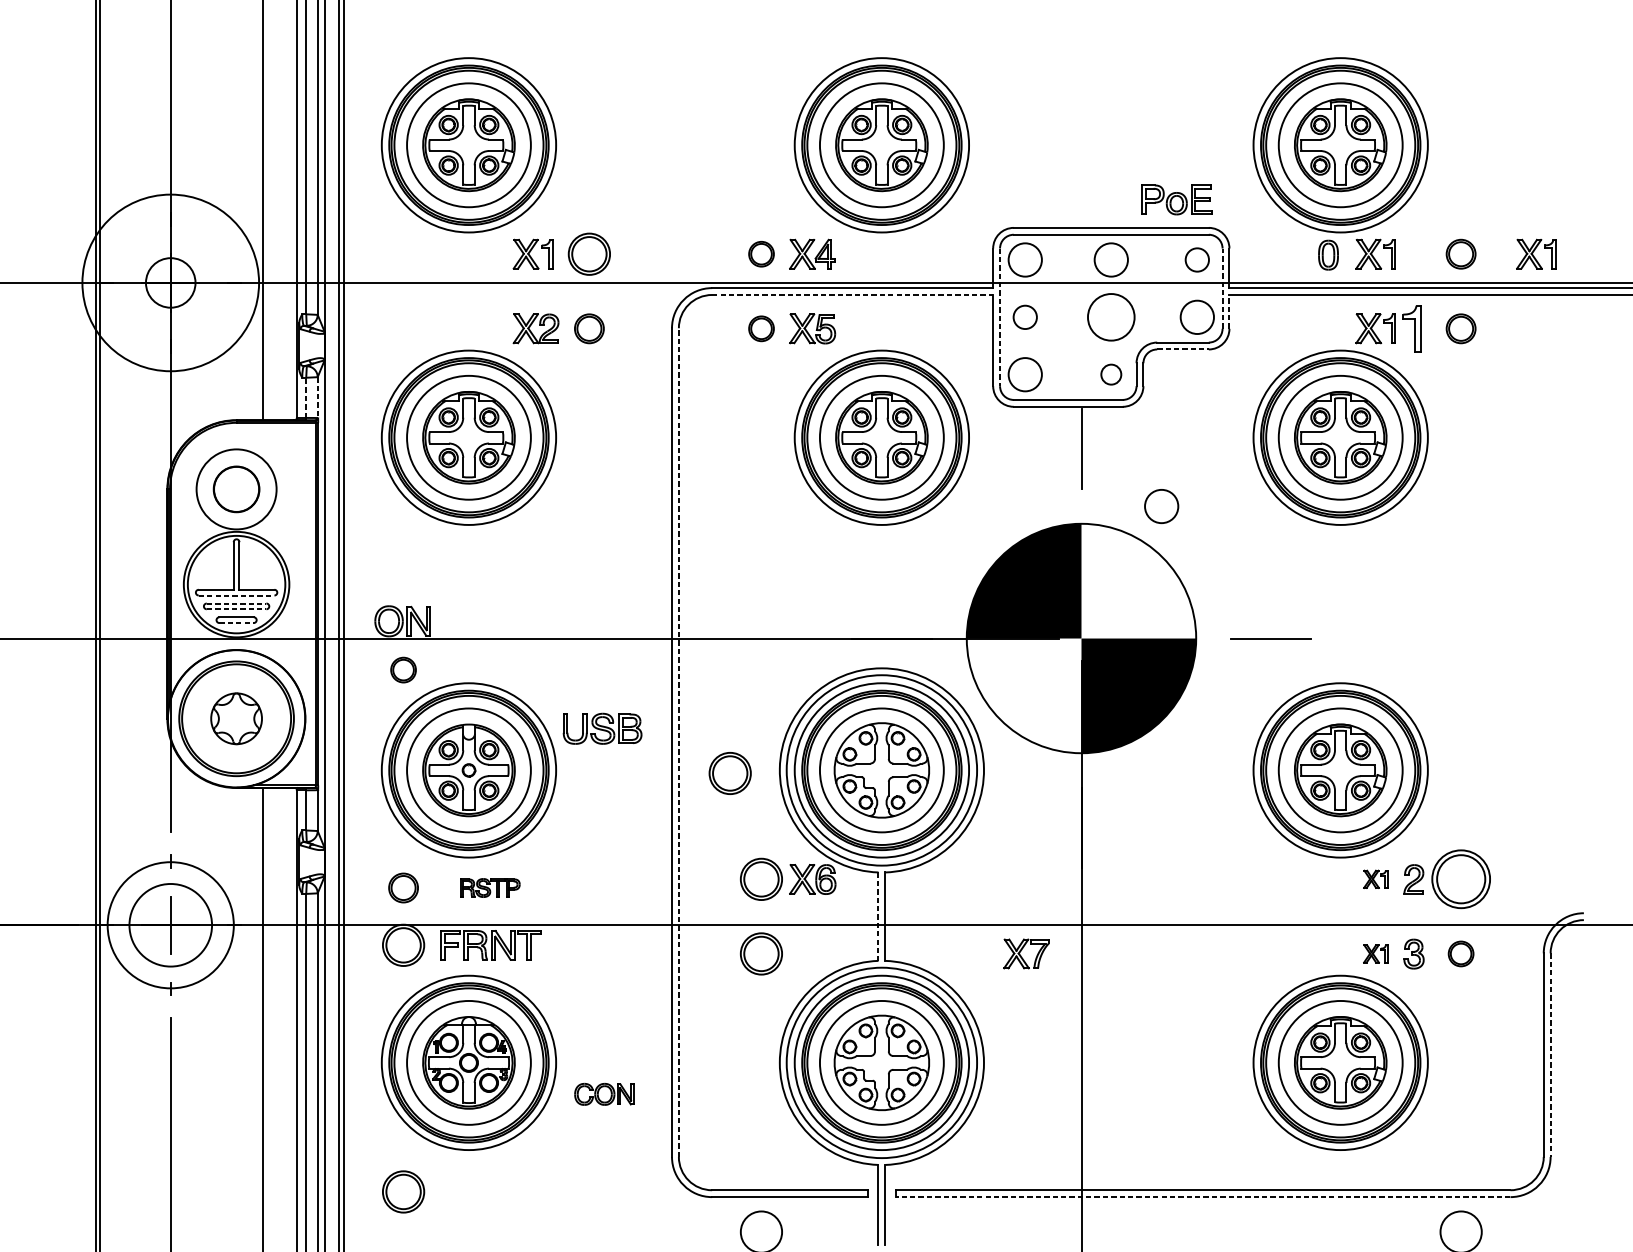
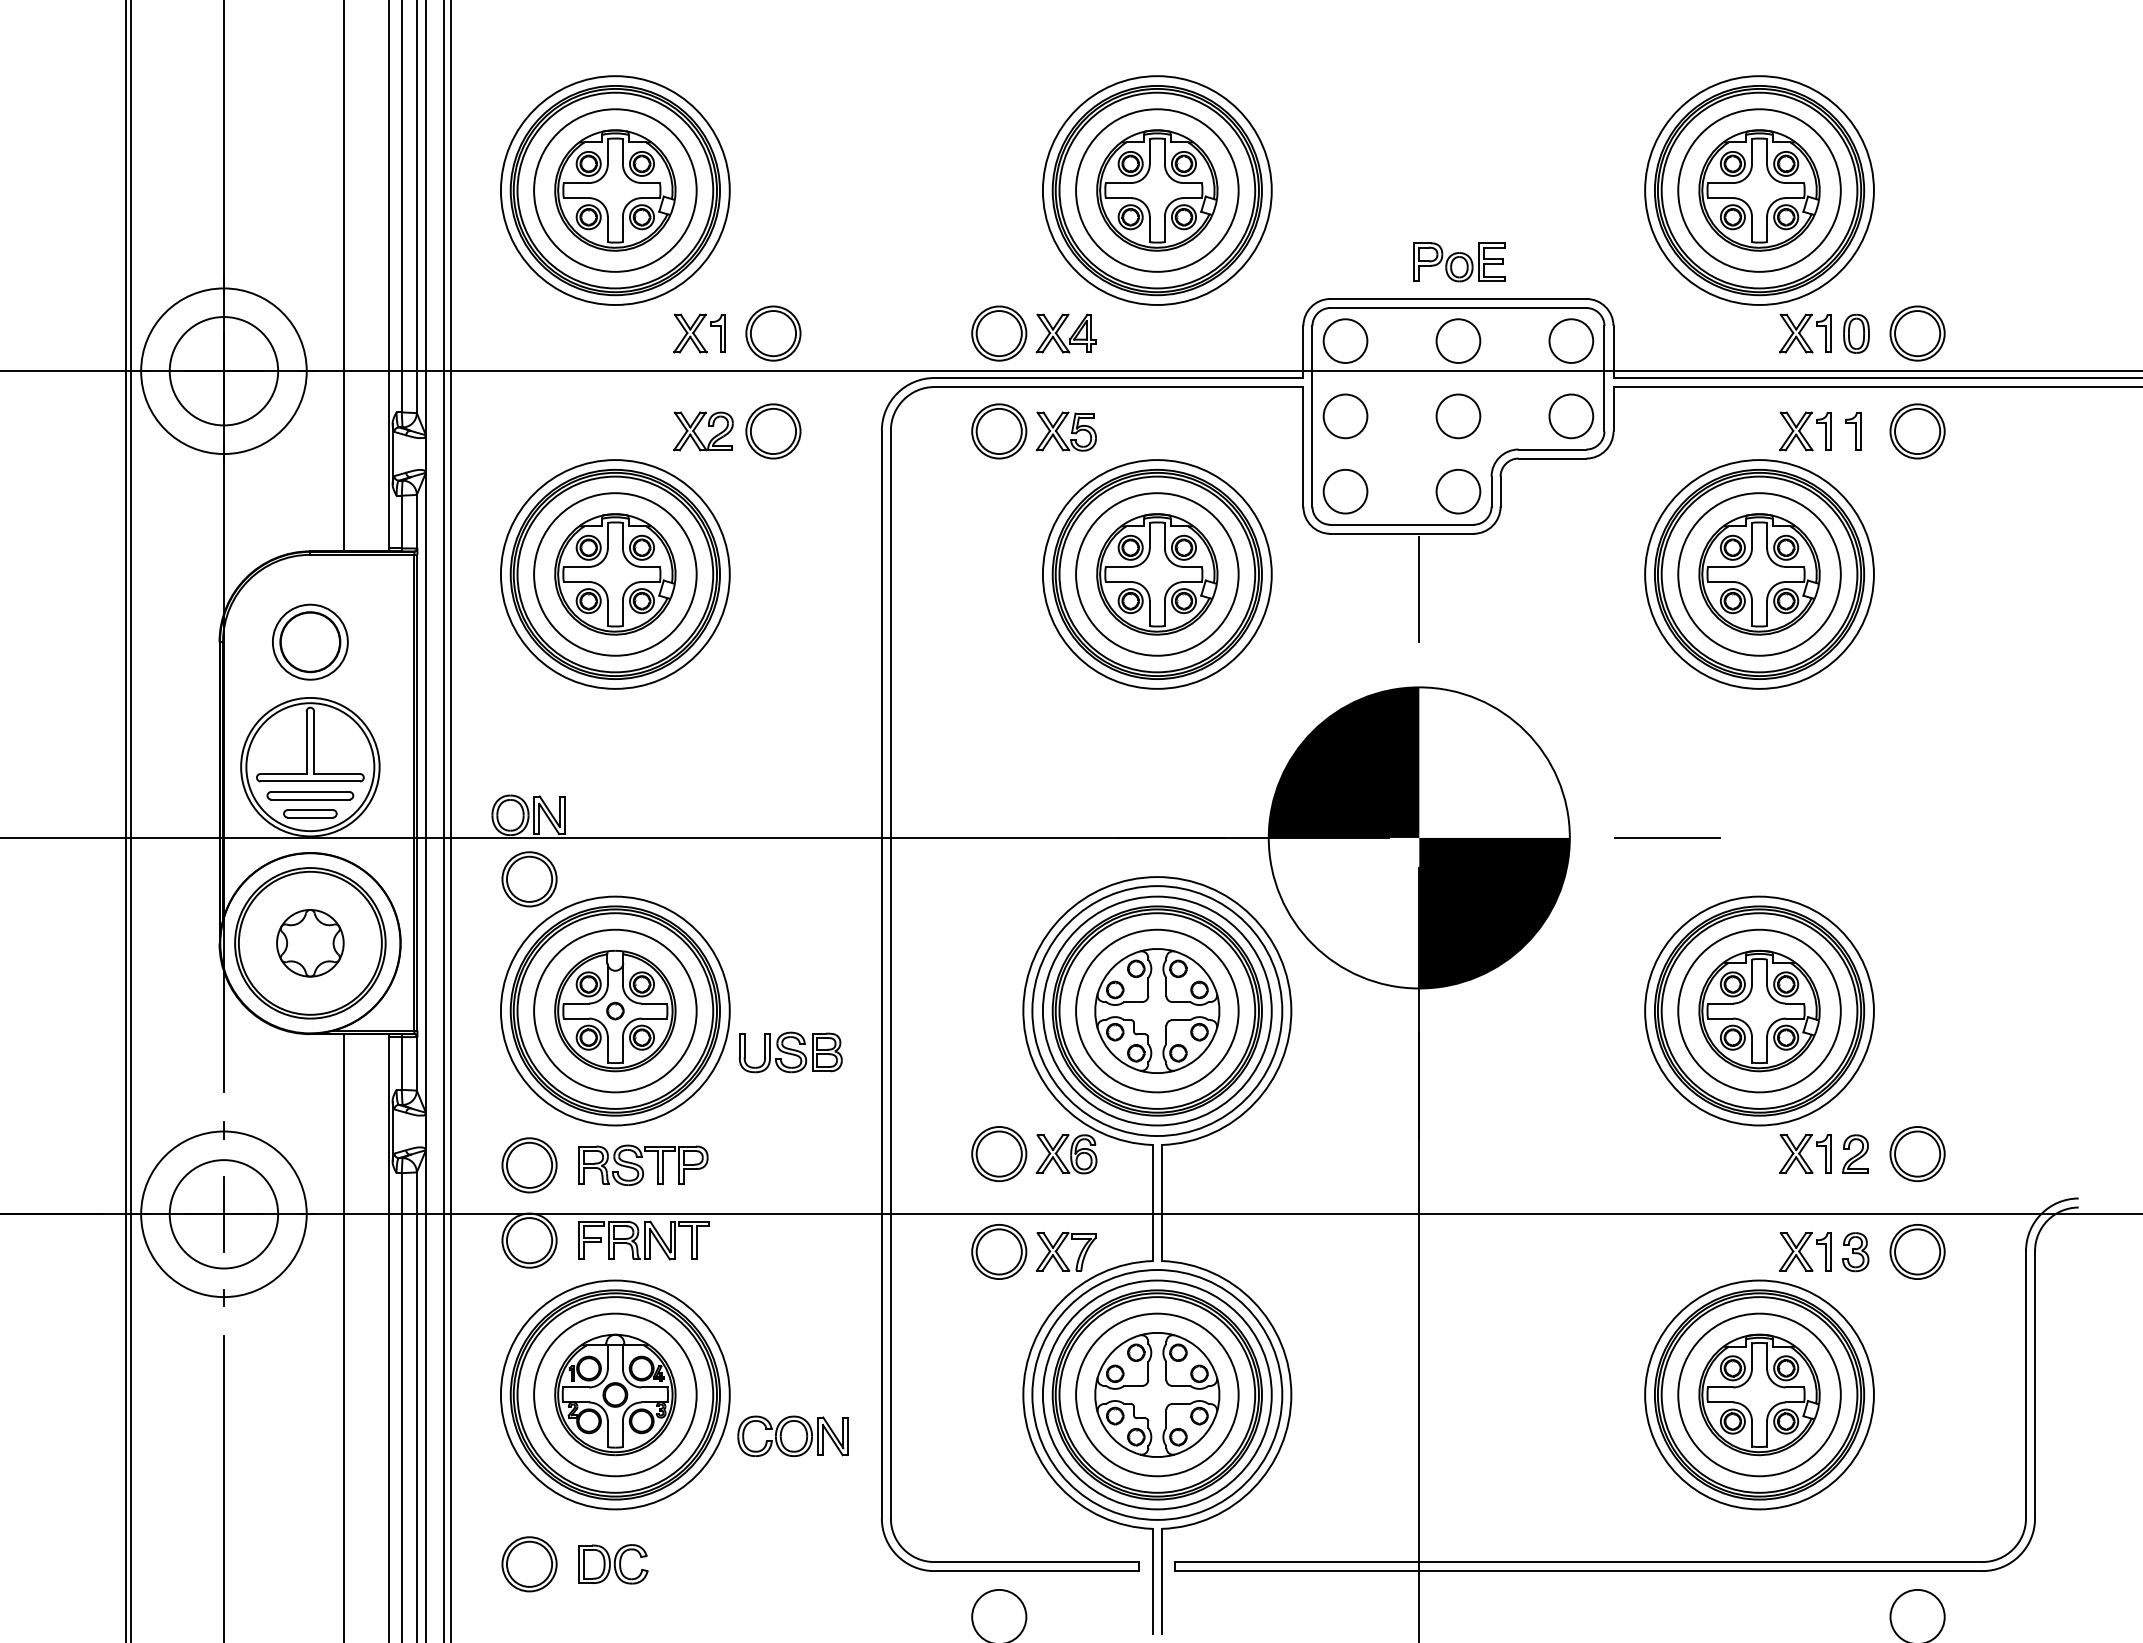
part: (1176, 200) -> (1459, 262), moved
part: (761, 254) -> (999, 333), size x1.67
part: (1328, 254) -> (1856, 333), moved
part: (1461, 254) -> (1917, 333), size x1.43
part: (1536, 254) -> (2016, 333), removed
circle: (1197, 259) -> (1571, 340), size x1.43
circle: (170, 283) -> (223, 371), size x0.71
circle: (170, 283) -> (223, 371), size x1.67
line: (1222, 288) -> (1604, 378), dashed -> solid
line: (853, 295) -> (1119, 387), dashed -> solid
line: (1229, 311) -> (1613, 408), dashed -> solid
line: (1000, 317) -> (1312, 416), dashed -> solid
circle: (1025, 317) -> (1345, 416), size x1.43
circle: (1111, 317) -> (1458, 416), size x0.71
part: (589, 328) -> (773, 431), size x1.43
part: (761, 328) -> (999, 431), size x1.67
part: (1412, 328) -> (1853, 431), size x0.62
part: (1461, 328) -> (1917, 431), size x1.43
line: (1182, 349) -> (1552, 458), dashed -> solid
circle: (1111, 374) -> (1458, 491), size x1.67
line: (306, 397) -> (401, 521), dashed -> solid
line: (317, 397) -> (416, 521), dashed -> solid
circle: (235, 488) -> (309, 641), size x0.71
circle: (1161, 506) -> (1524, 664), removed
line: (236, 595) -> (310, 781), dashed -> solid
line: (236, 603) -> (310, 792), dashed -> solid
line: (236, 609) -> (310, 799), dashed -> solid
line: (236, 622) -> (310, 817), dashed -> solid
part: (403, 670) -> (529, 879), size x1.67
part: (602, 728) -> (790, 1052), moved
line: (678, 742) -> (890, 974), dashed -> solid
part: (730, 773) -> (958, 1015), removed
part: (1375, 878) -> (1805, 1153), size x1.67
part: (1461, 879) -> (1917, 1154), size x0.71
part: (403, 888) -> (529, 1165), size x1.43
part: (490, 888) -> (643, 1165), size x1.67
line: (878, 917) -> (1152, 1203), dashed -> solid
part: (1021, 951) -> (1059, 1248), moved
part: (1375, 953) -> (1805, 1251), size x1.67
part: (1461, 953) -> (1917, 1251), size x1.67
line: (1550, 1054) -> (2035, 1384), dashed -> solid
part: (603, 1093) -> (792, 1435), size x1.43
part: (467, 1192) -> (613, 1564), added
line: (1202, 1197) -> (1578, 1571), dashed -> solid

